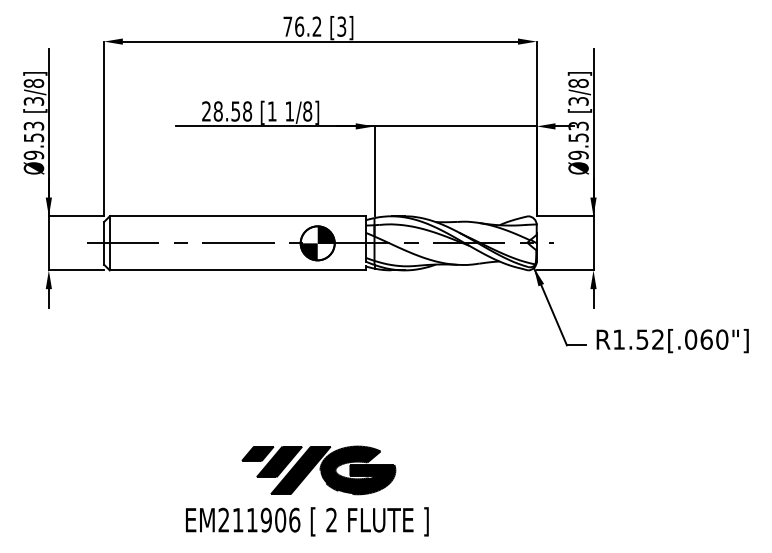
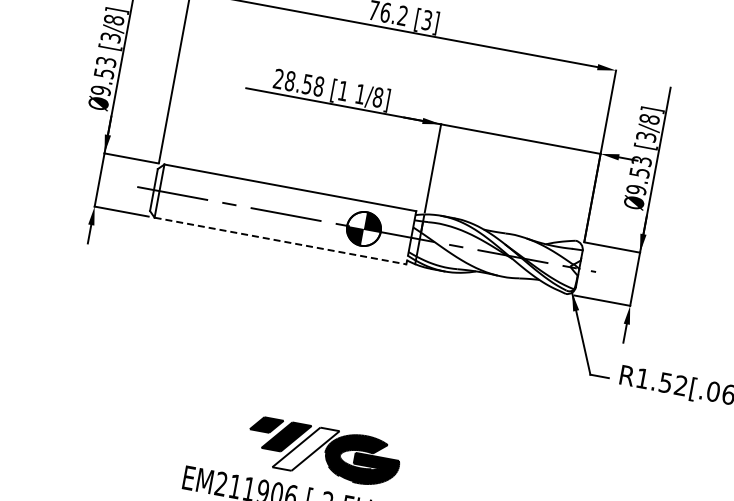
line: (238, 270) -> (281, 241), solid -> dashed
fill: (300, 470) -> (305, 449), removed

